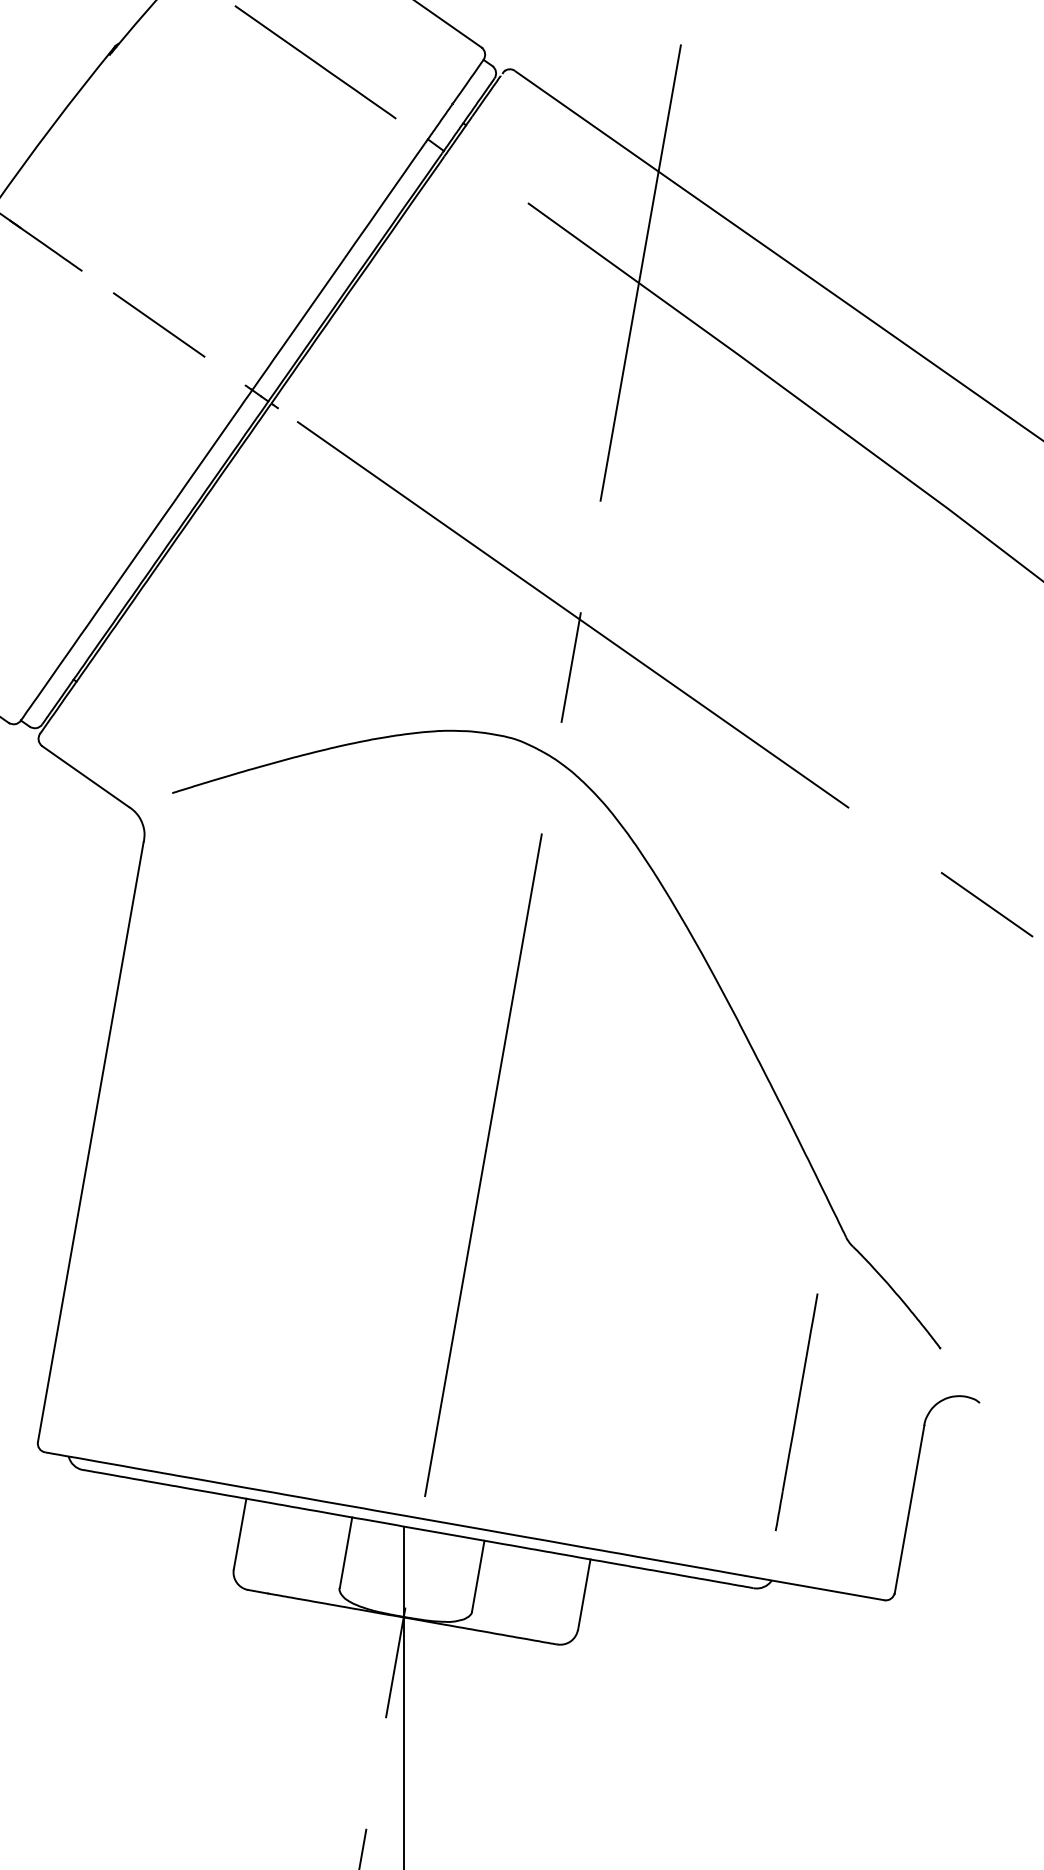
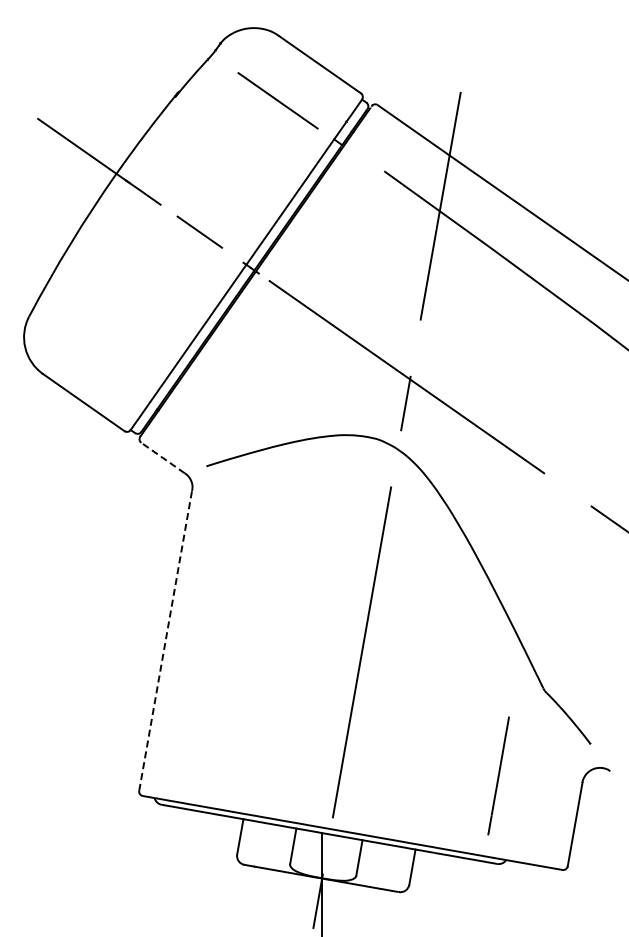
line: (84, 775) -> (162, 457), solid -> dashed
line: (90, 1141) -> (165, 640), solid -> dashed
line: (796, 1411) -> (498, 775), moved

